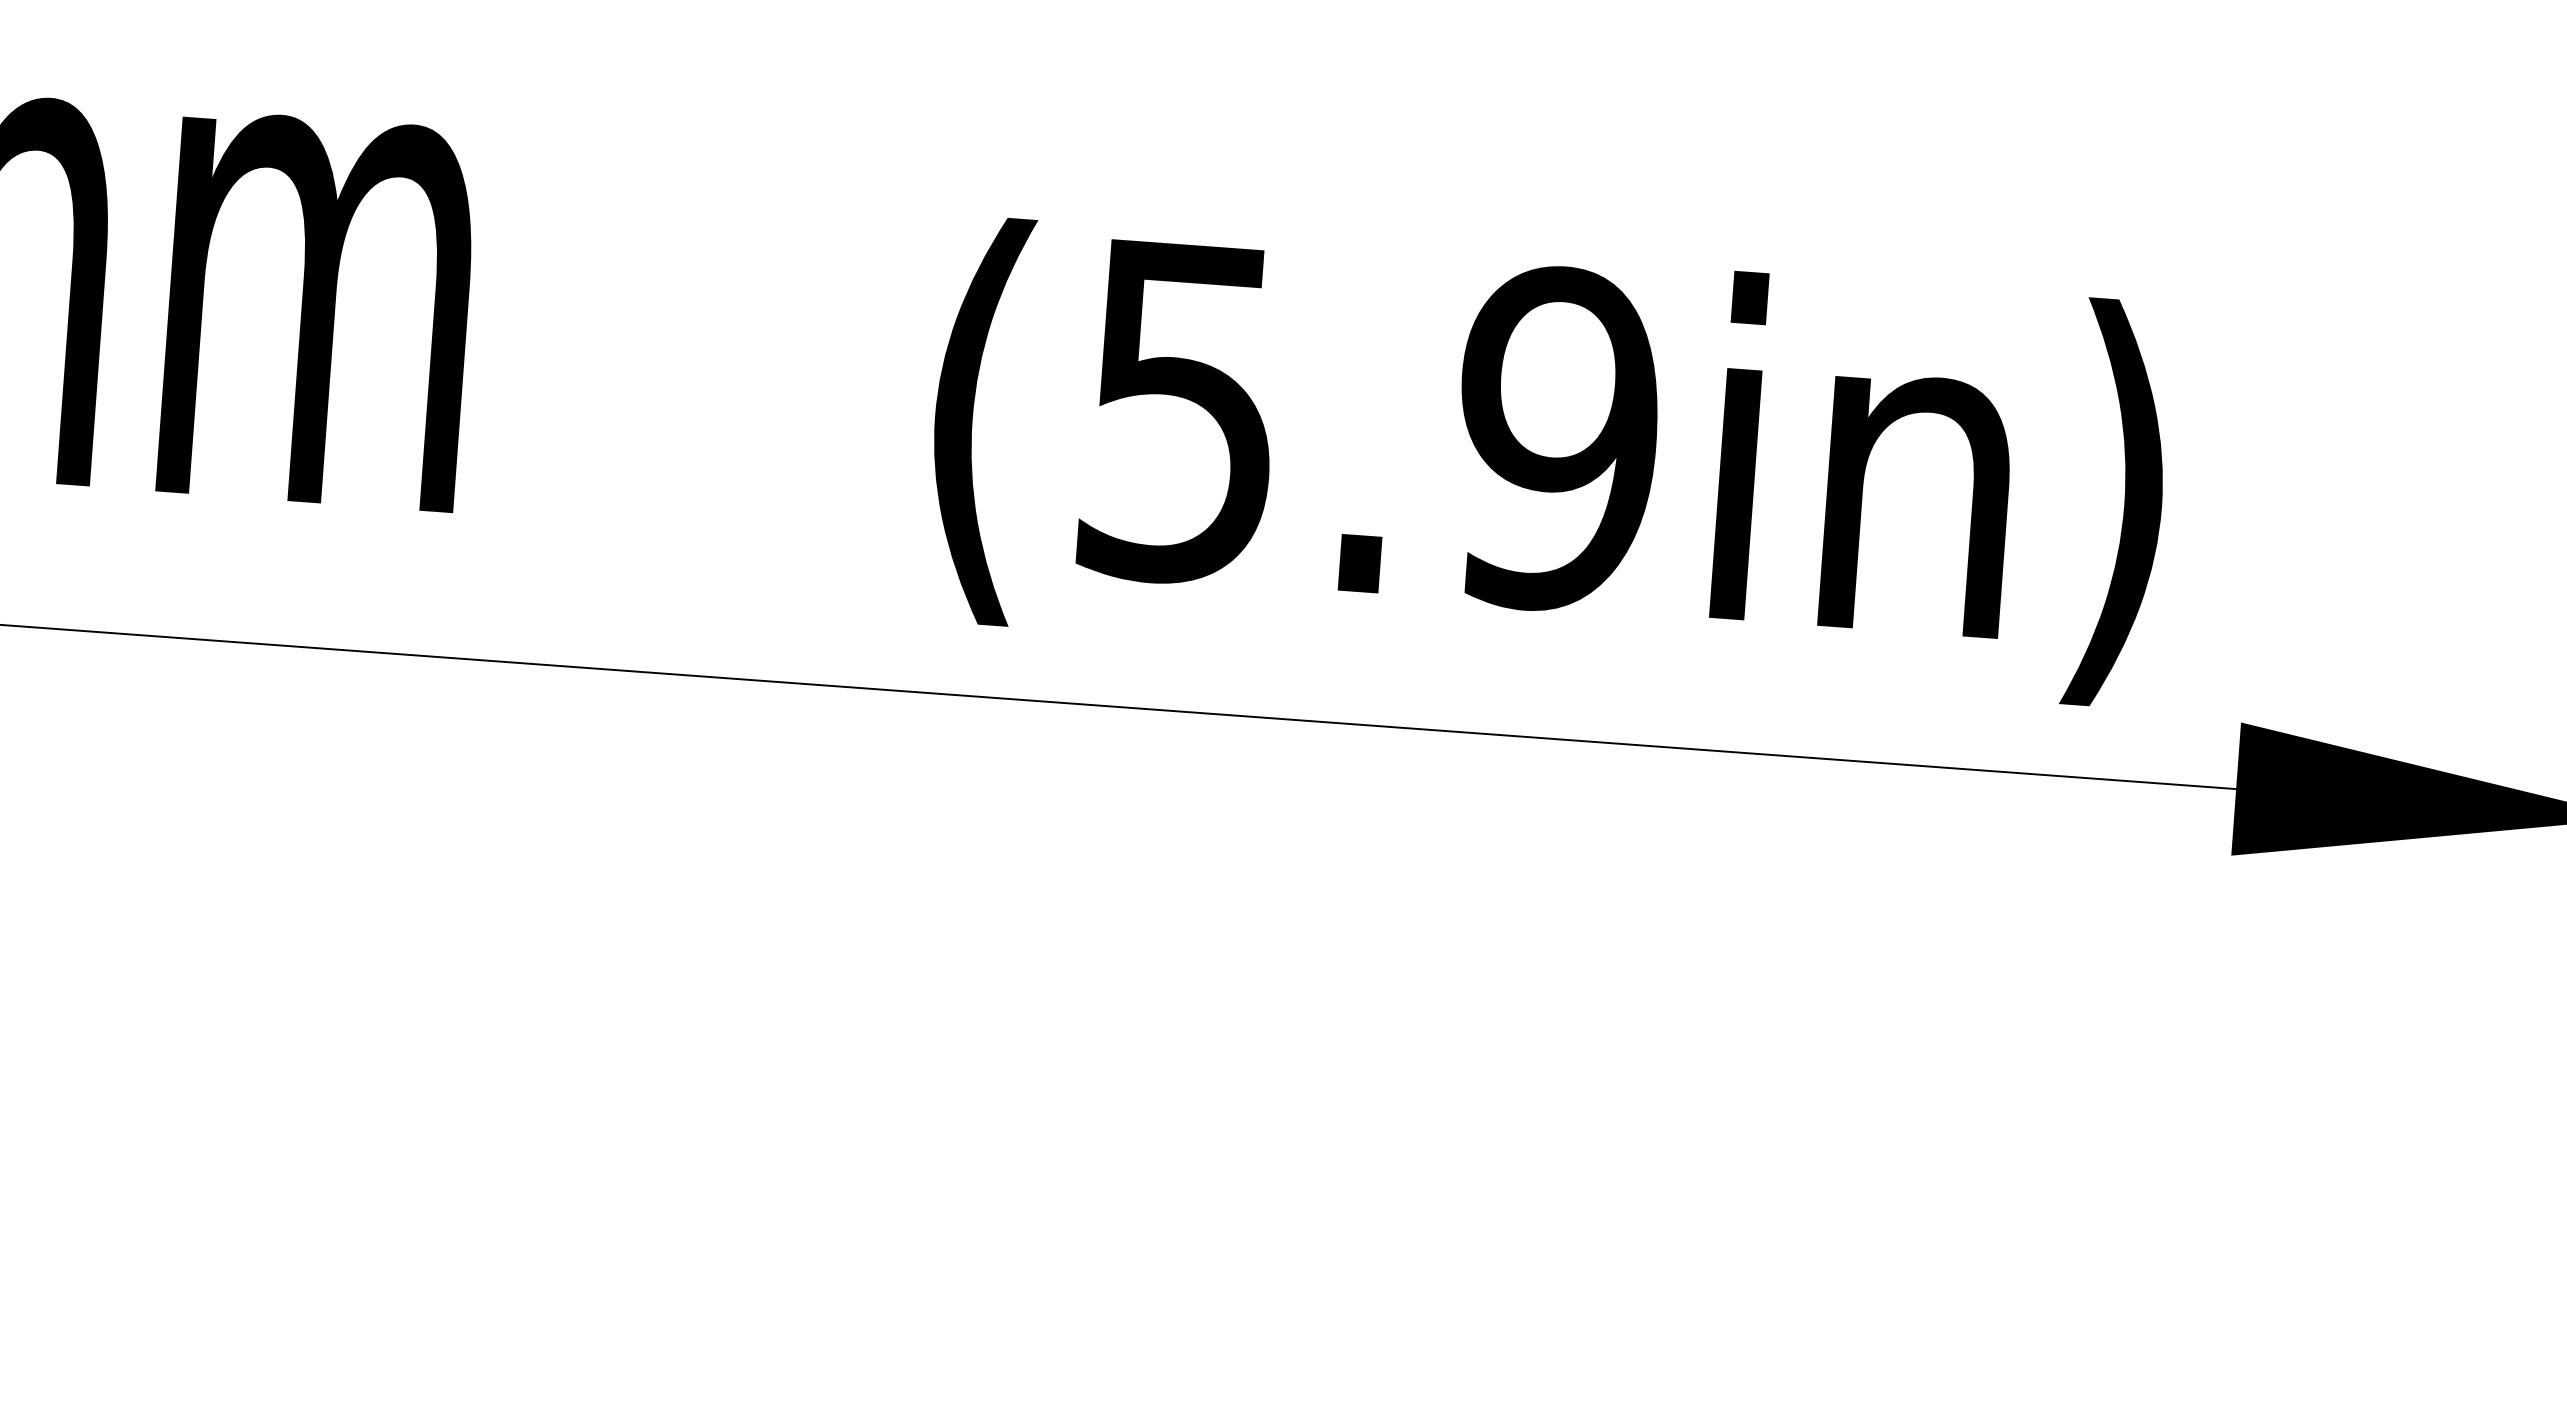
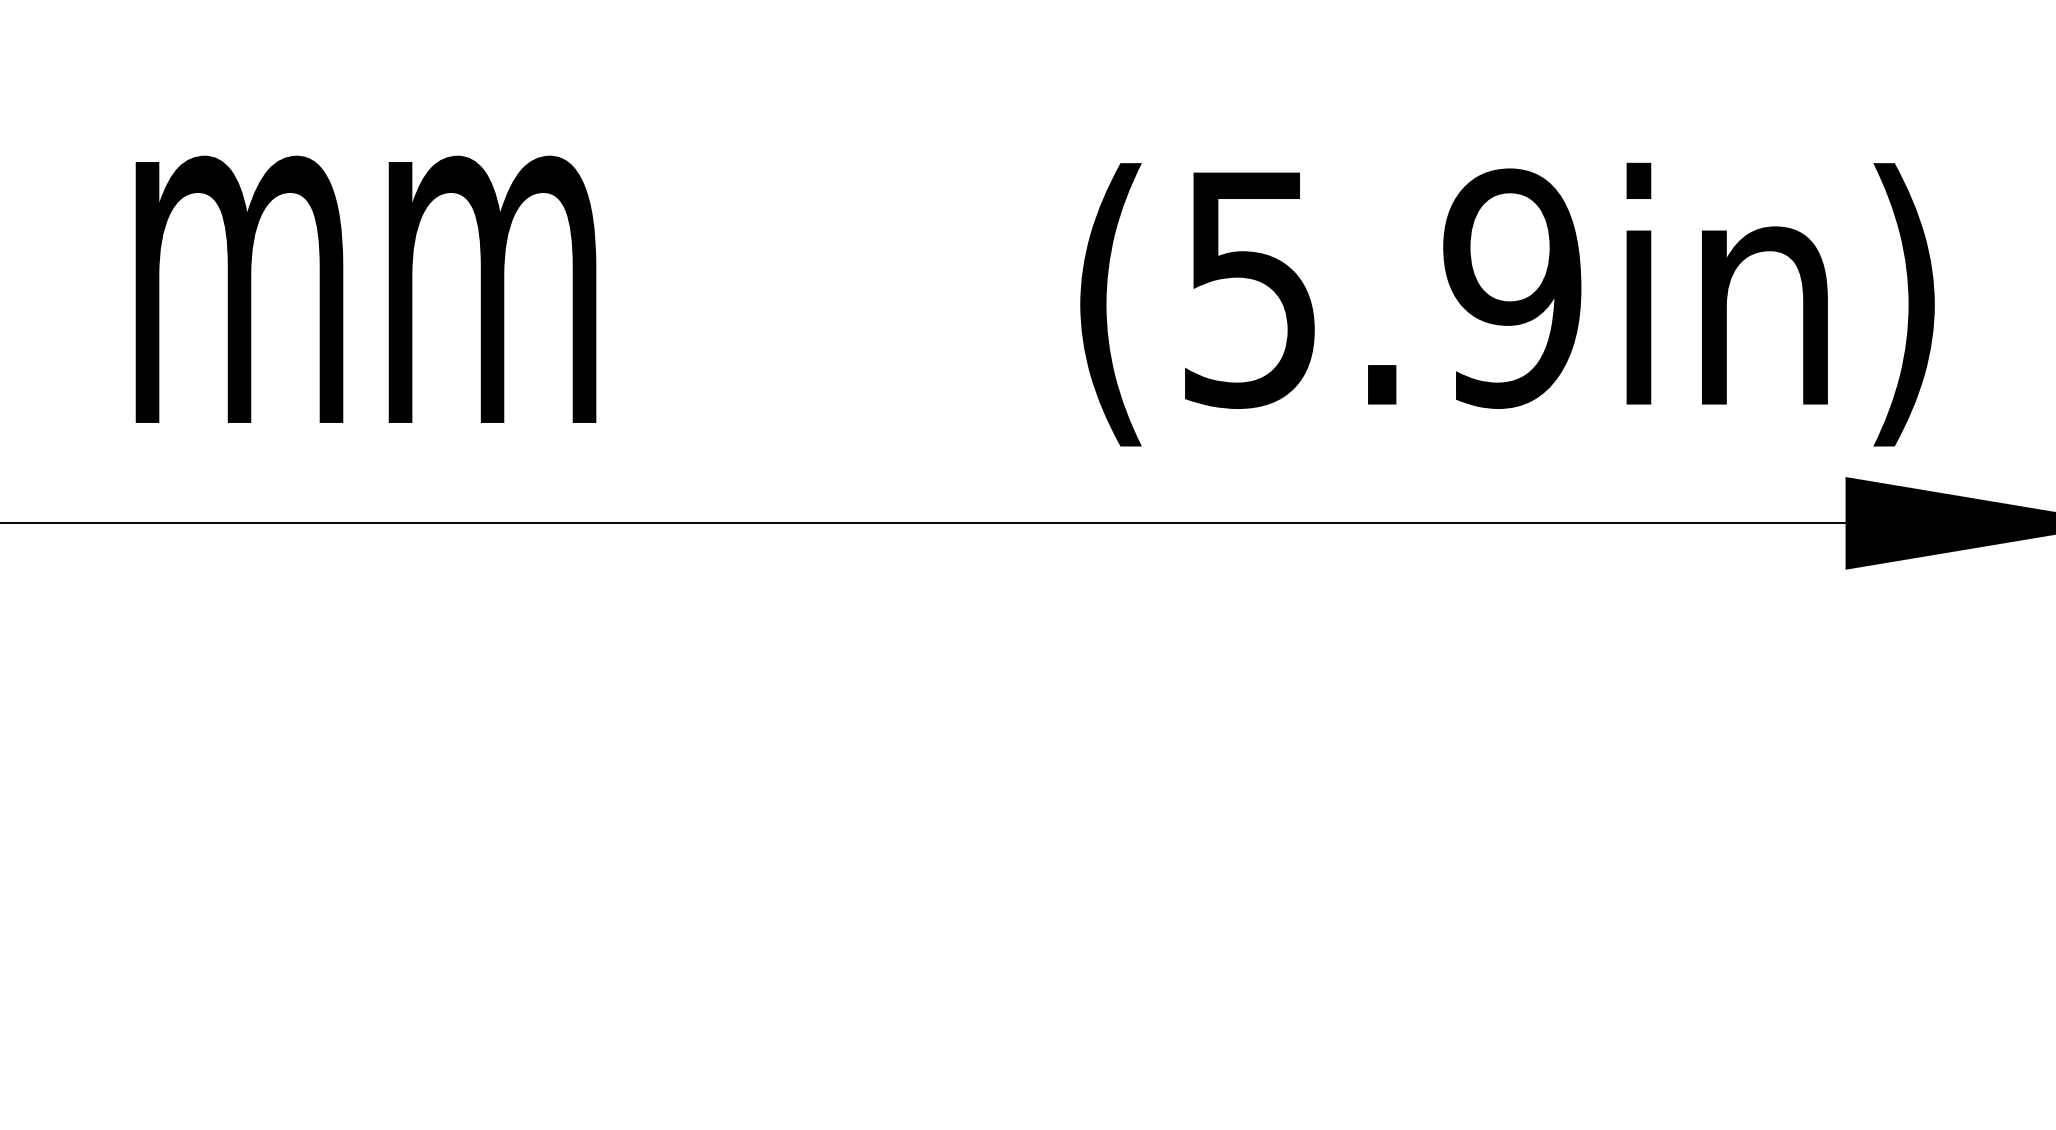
text: (1548, 461) -> (1507, 304), moved

